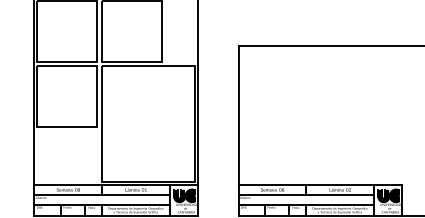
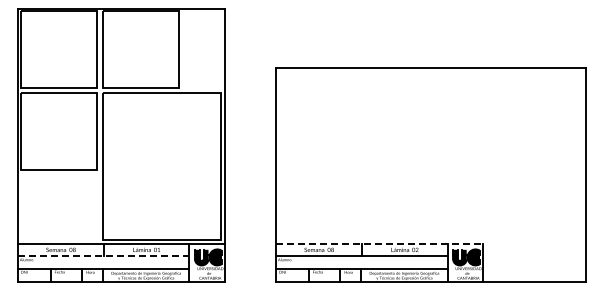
line: (320, 184) -> (380, 243), solid -> dashed
line: (101, 194) -> (103, 255), solid -> dashed

